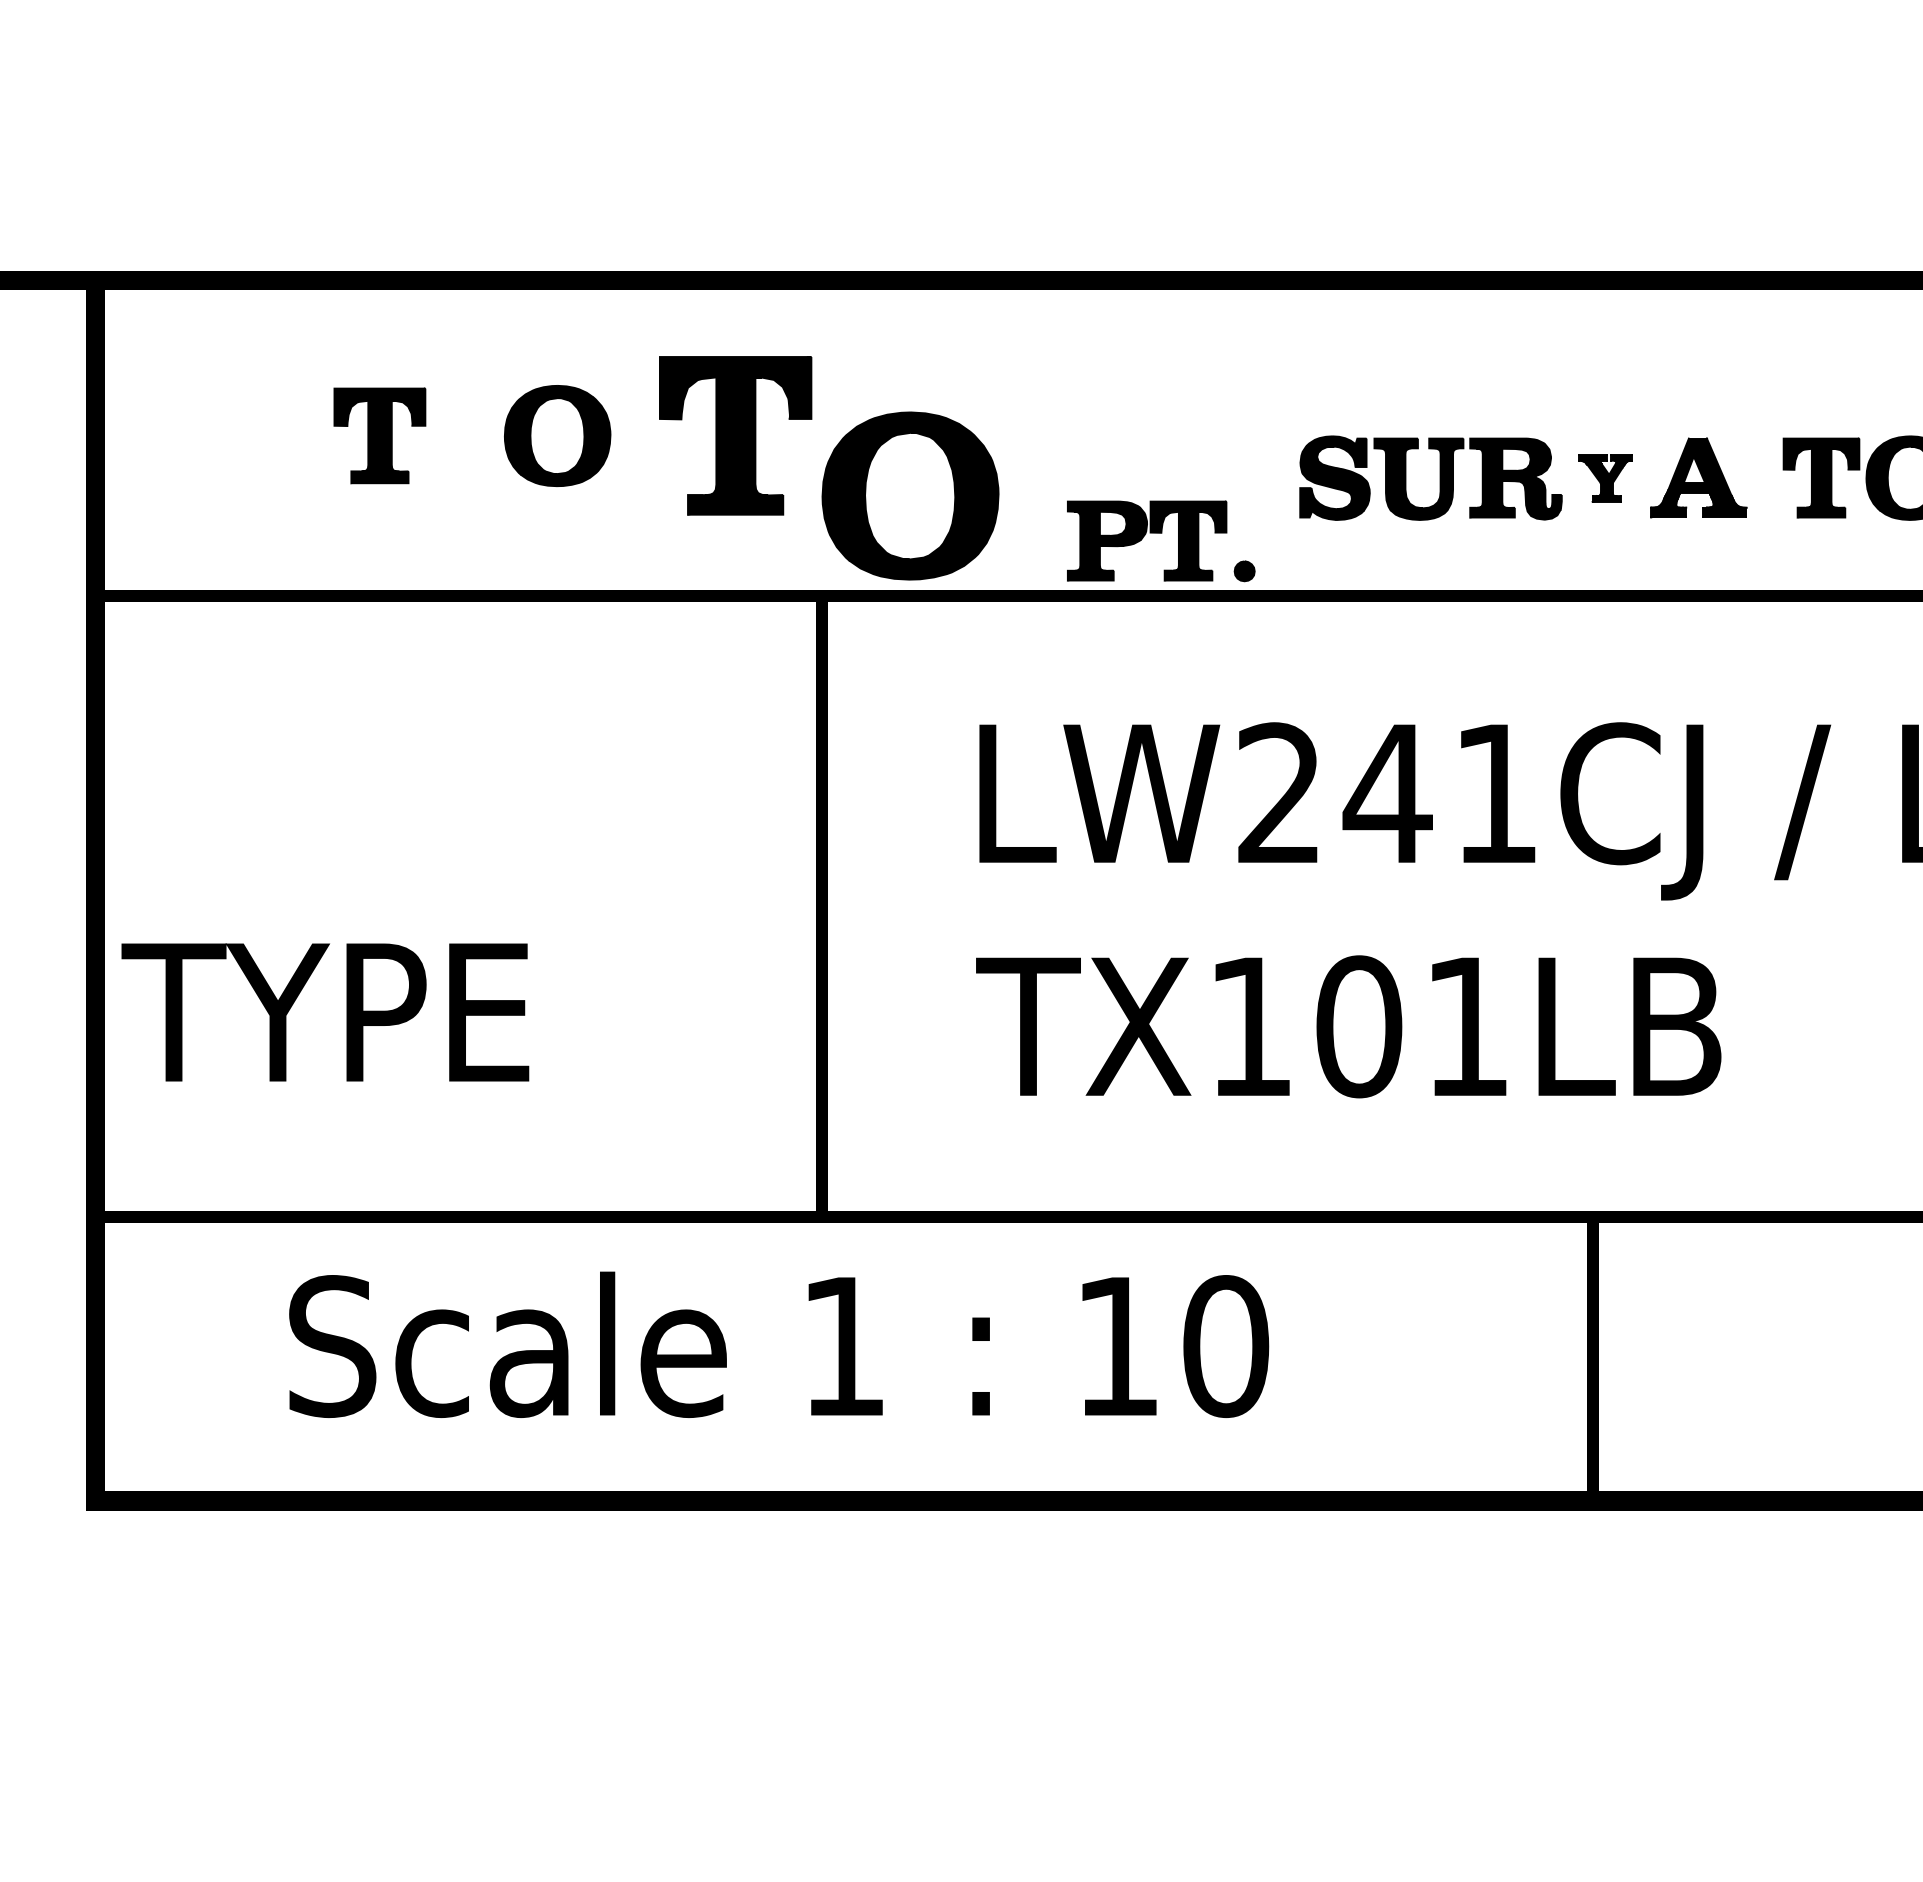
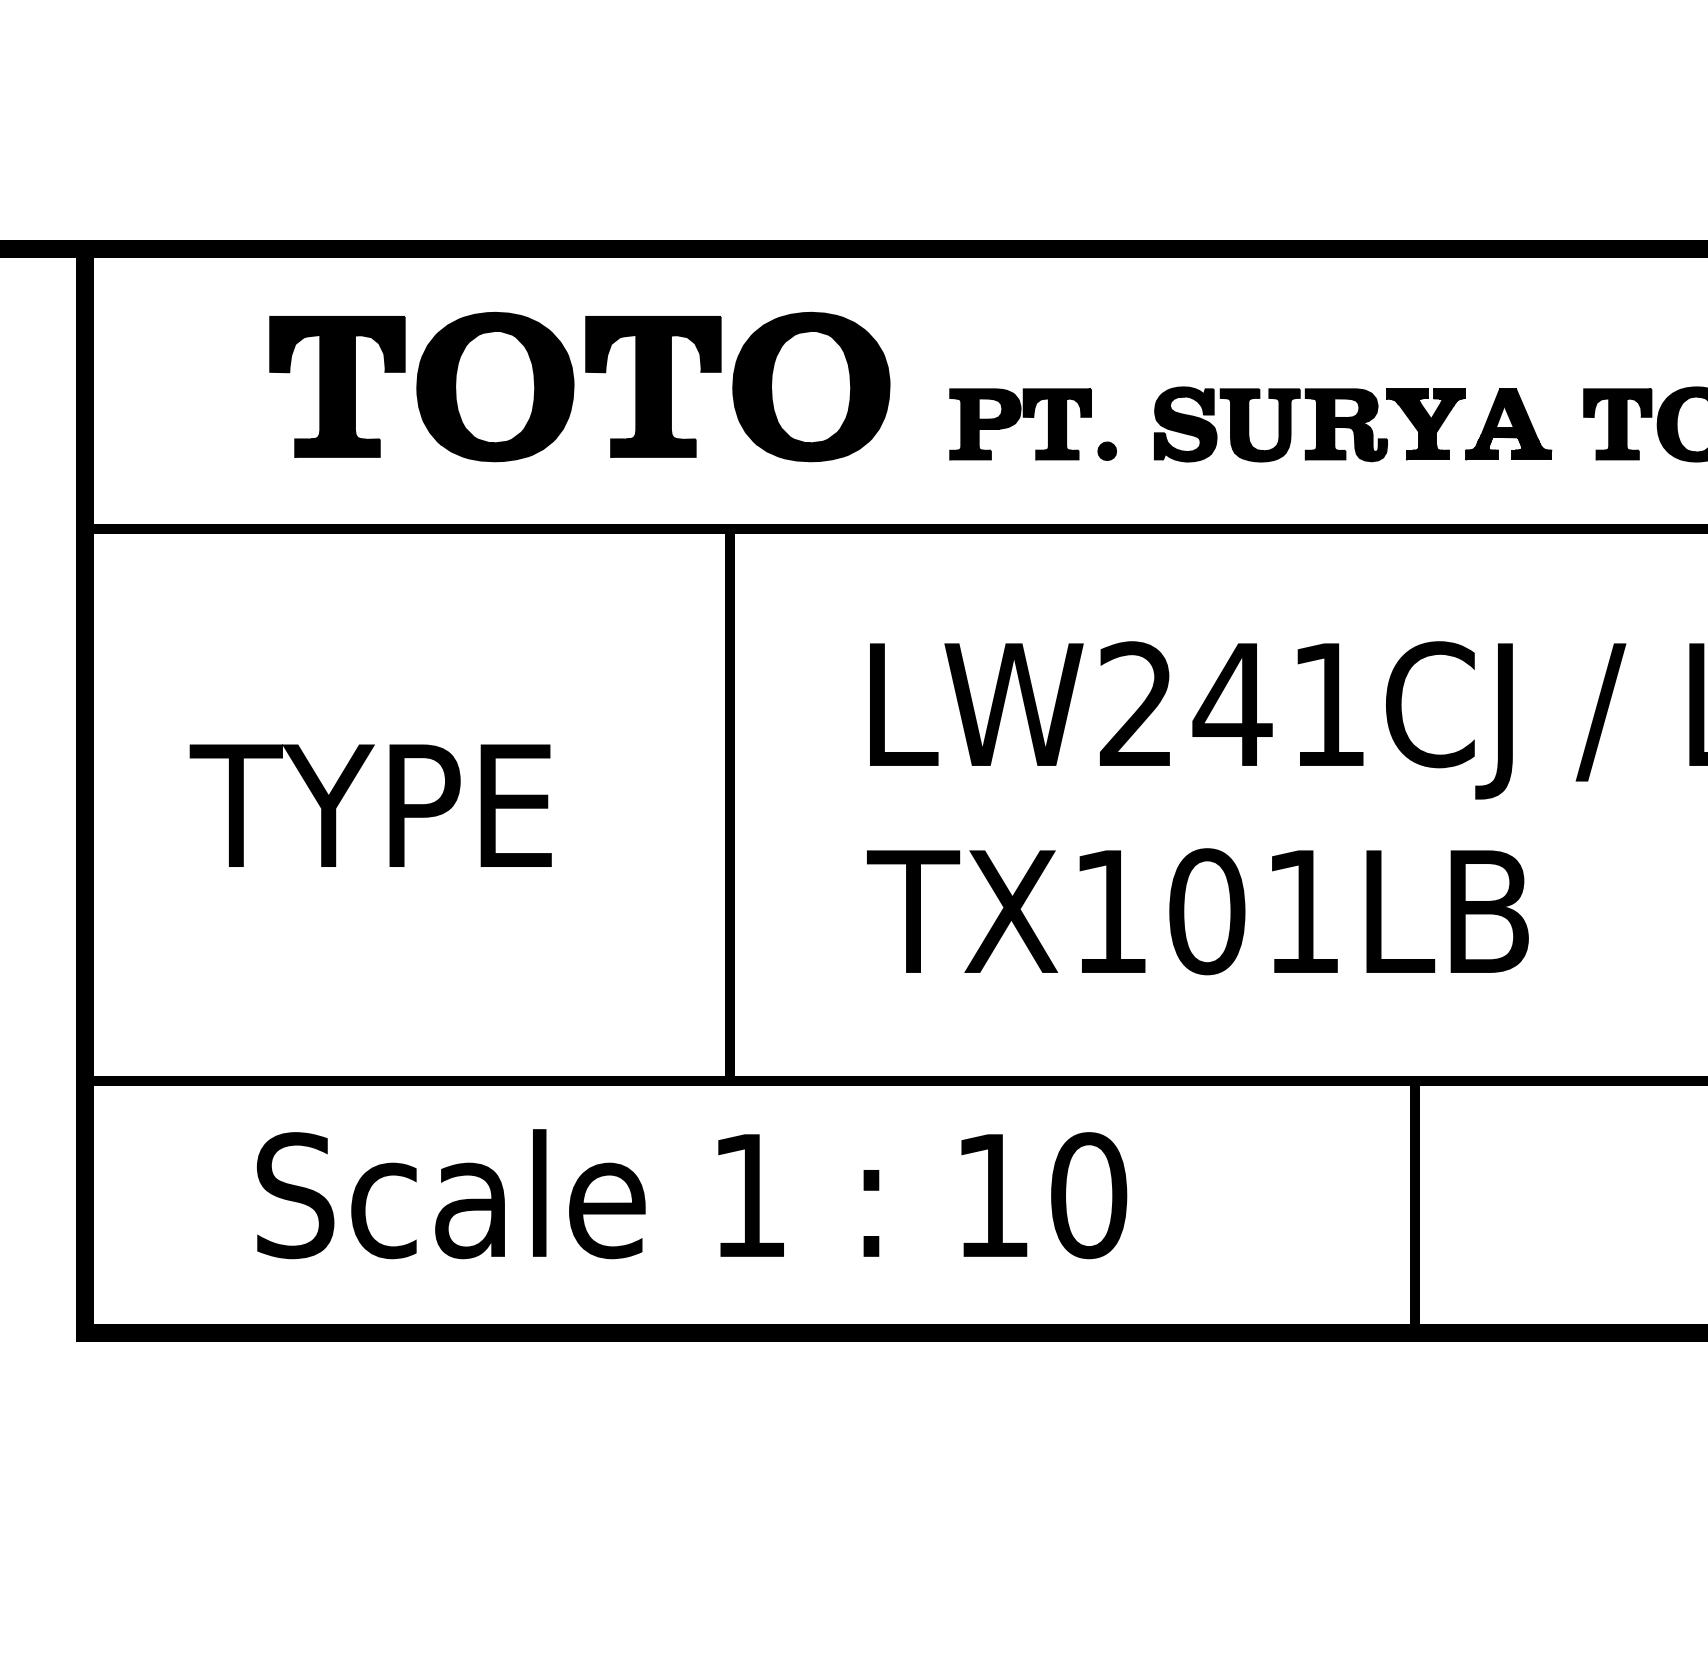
part: (379, 435) -> (337, 386), size x1.67
part: (557, 435) -> (495, 386), size x1.67
part: (1605, 478) -> (1425, 424), size x1.67
part: (910, 495) -> (811, 386), moved
part: (1161, 533) -> (1033, 417), moved
text: (325, 1012) -> (370, 805), moved

